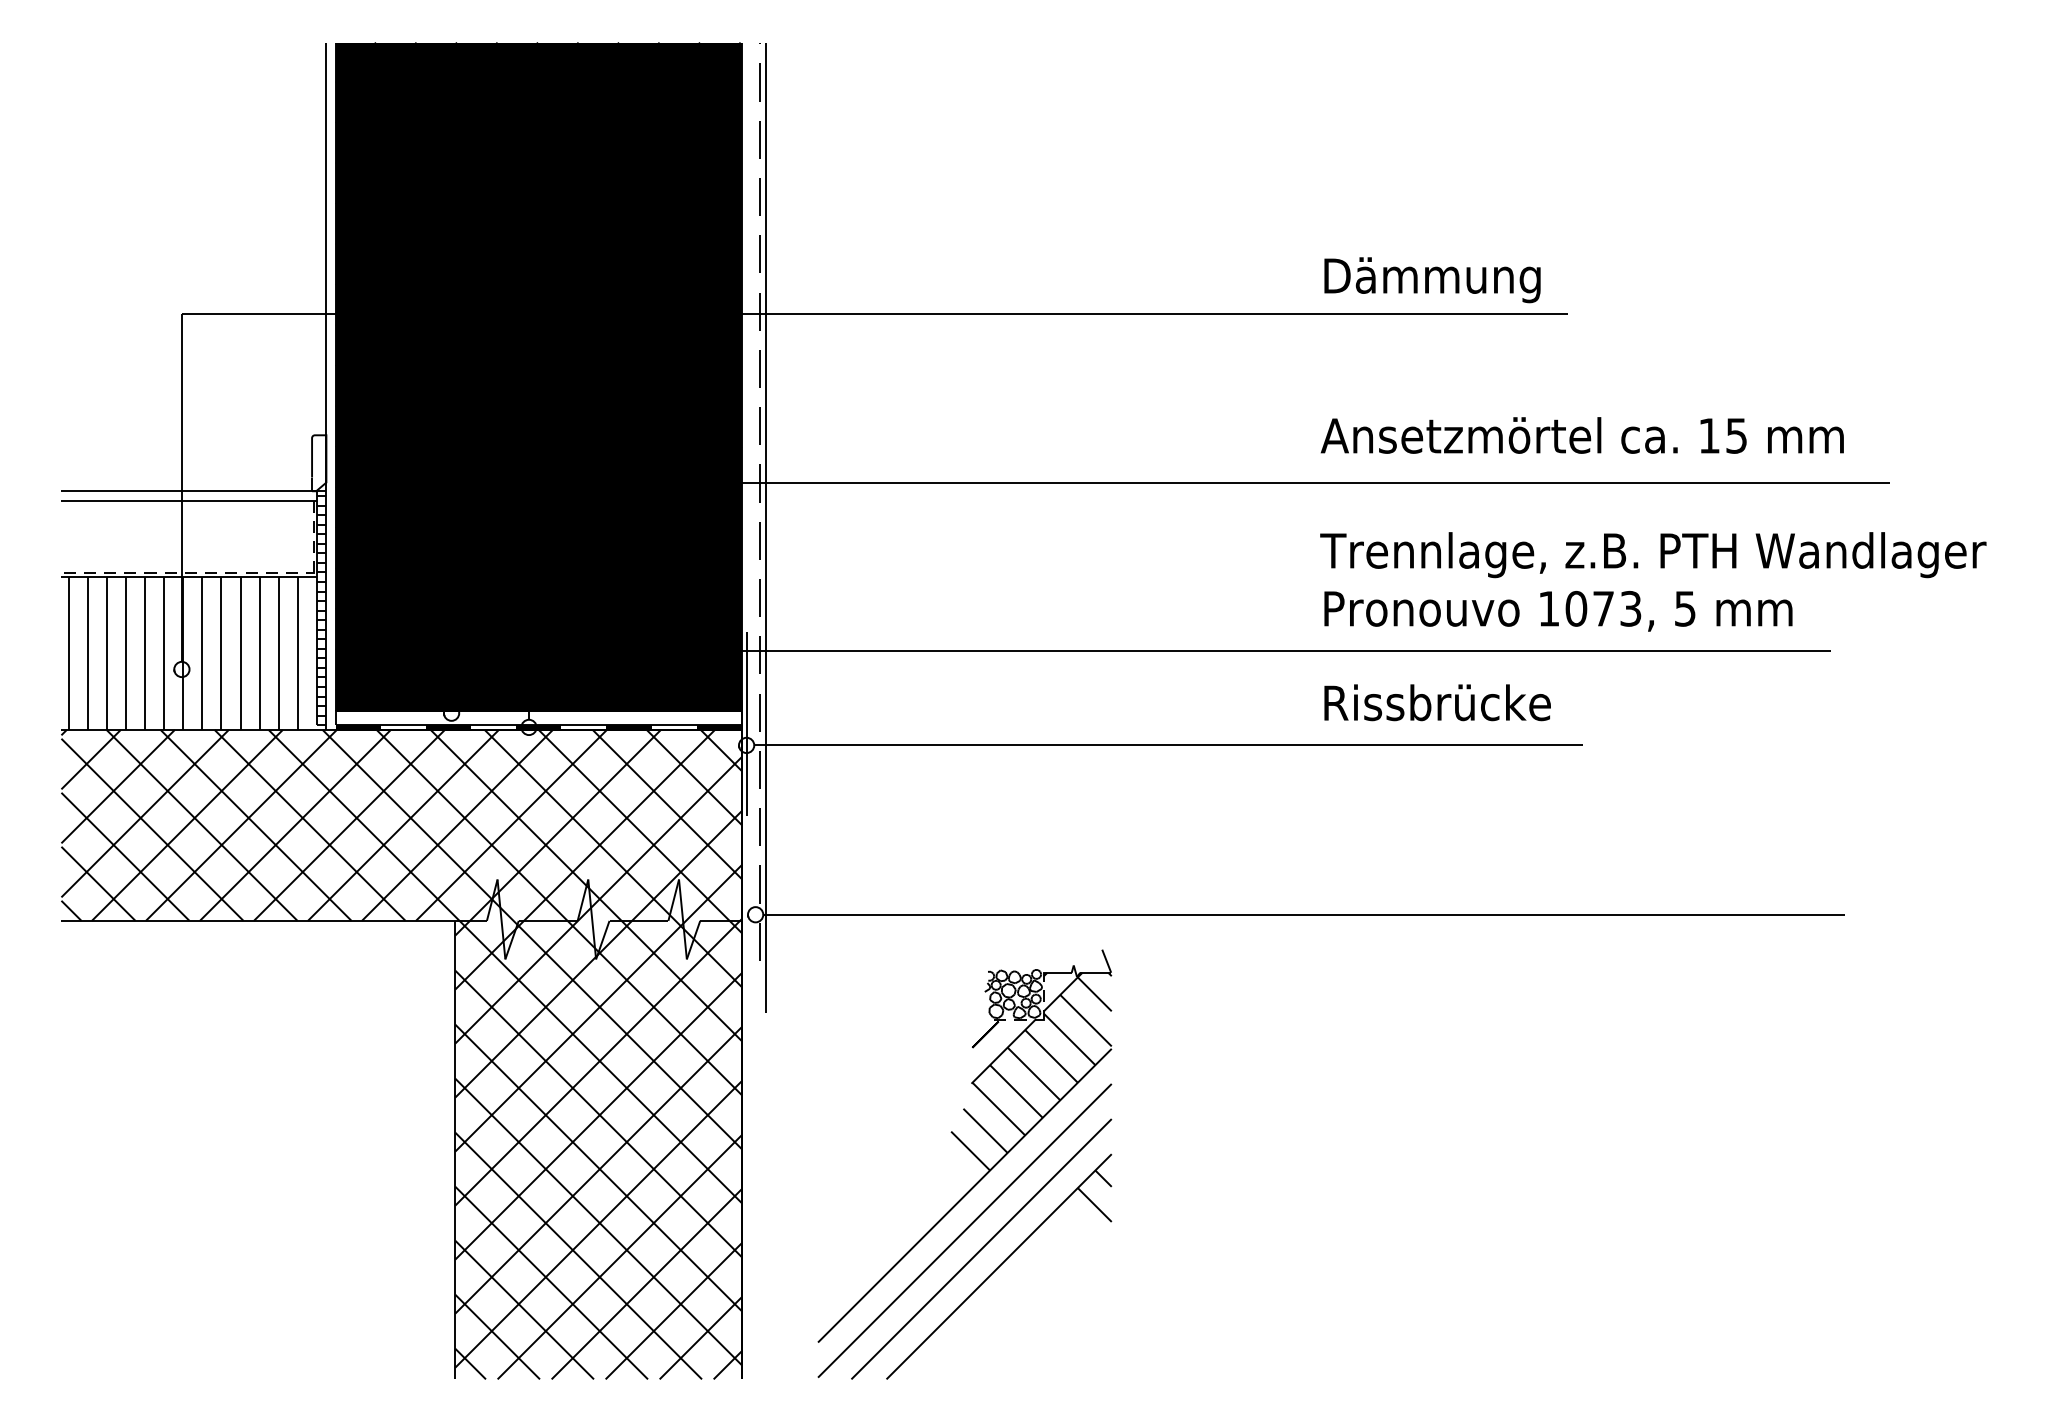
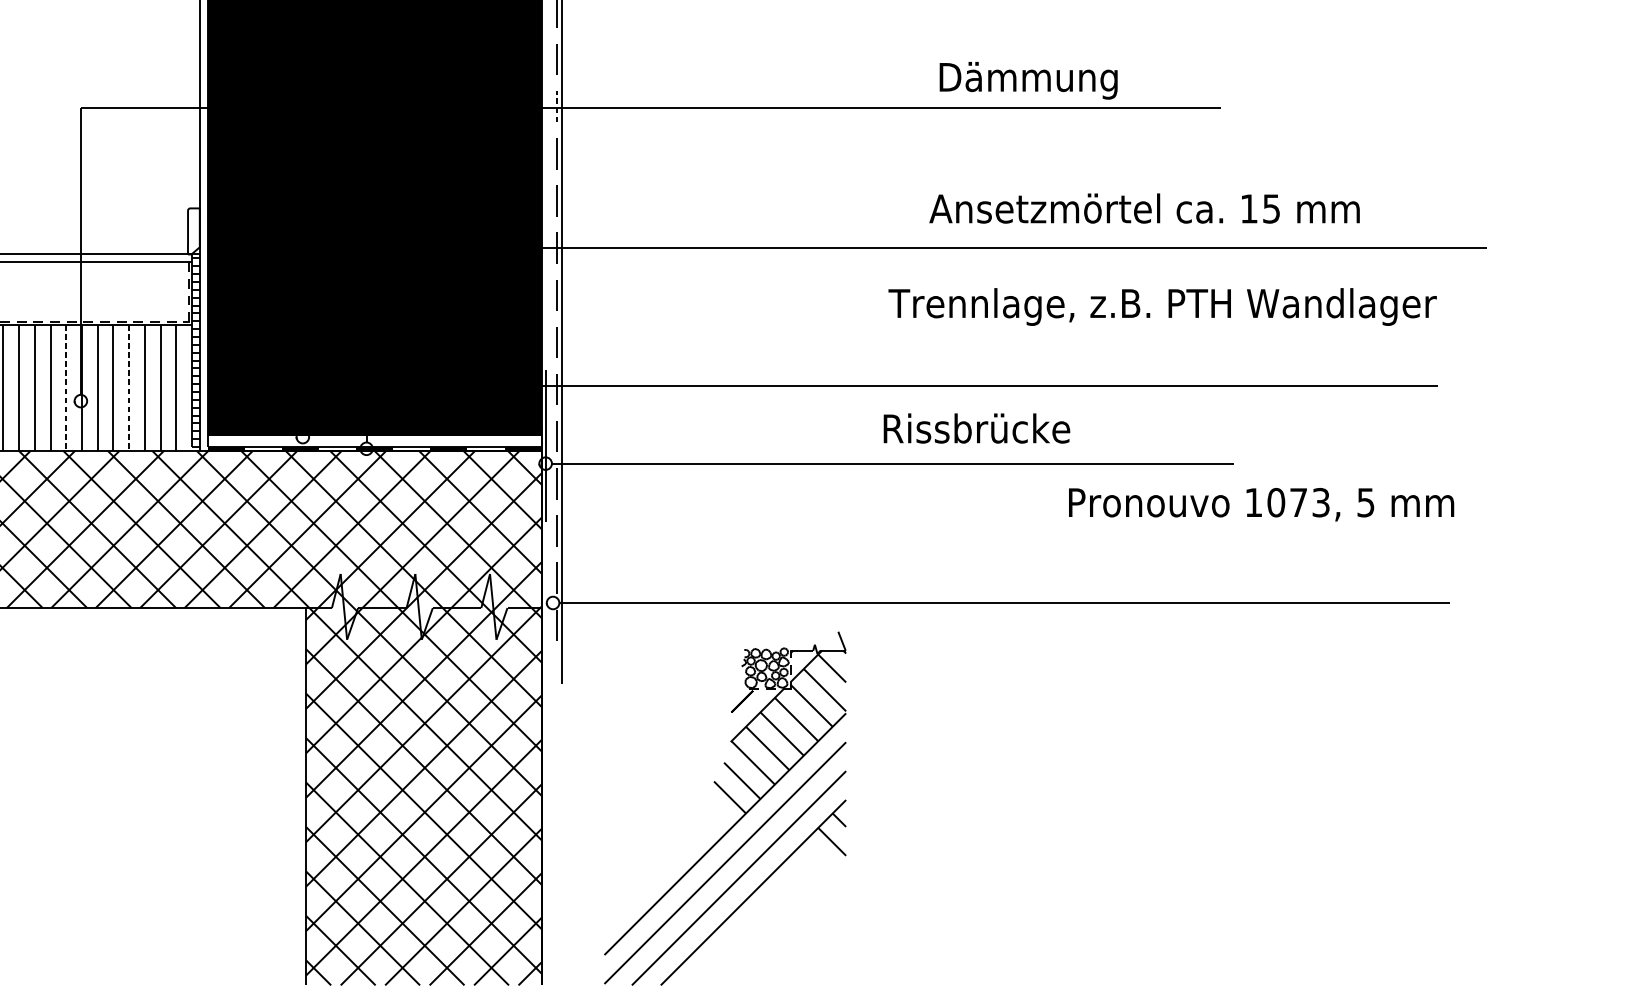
text: (1432, 280) -> (1028, 81), moved
line: (759, 311) -> (556, 106), solid -> dashed
text: (1581, 435) -> (1143, 208), moved
text: (1653, 555) -> (1162, 307), moved
text: (1558, 611) -> (1261, 504), moved
line: (164, 654) -> (66, 388), solid -> dashed
line: (240, 654) -> (129, 388), solid -> dashed
text: (1437, 702) -> (976, 428), moved

